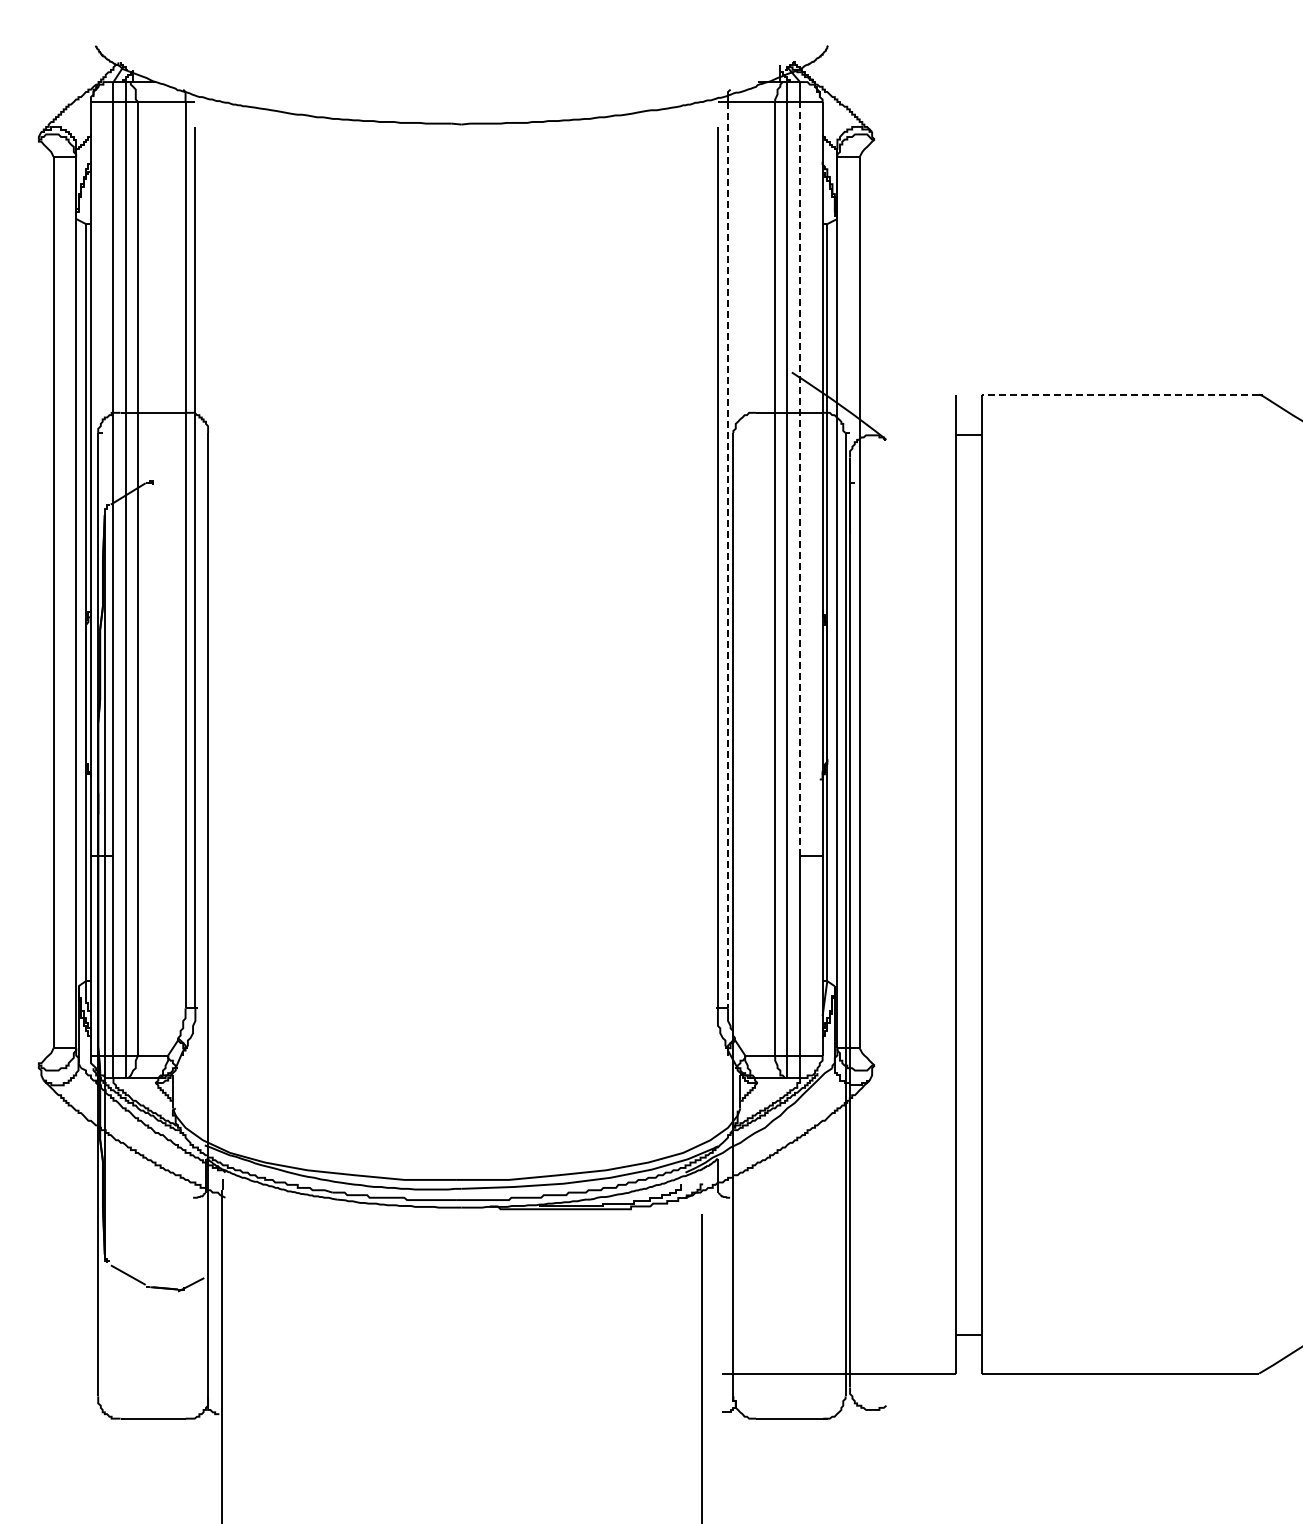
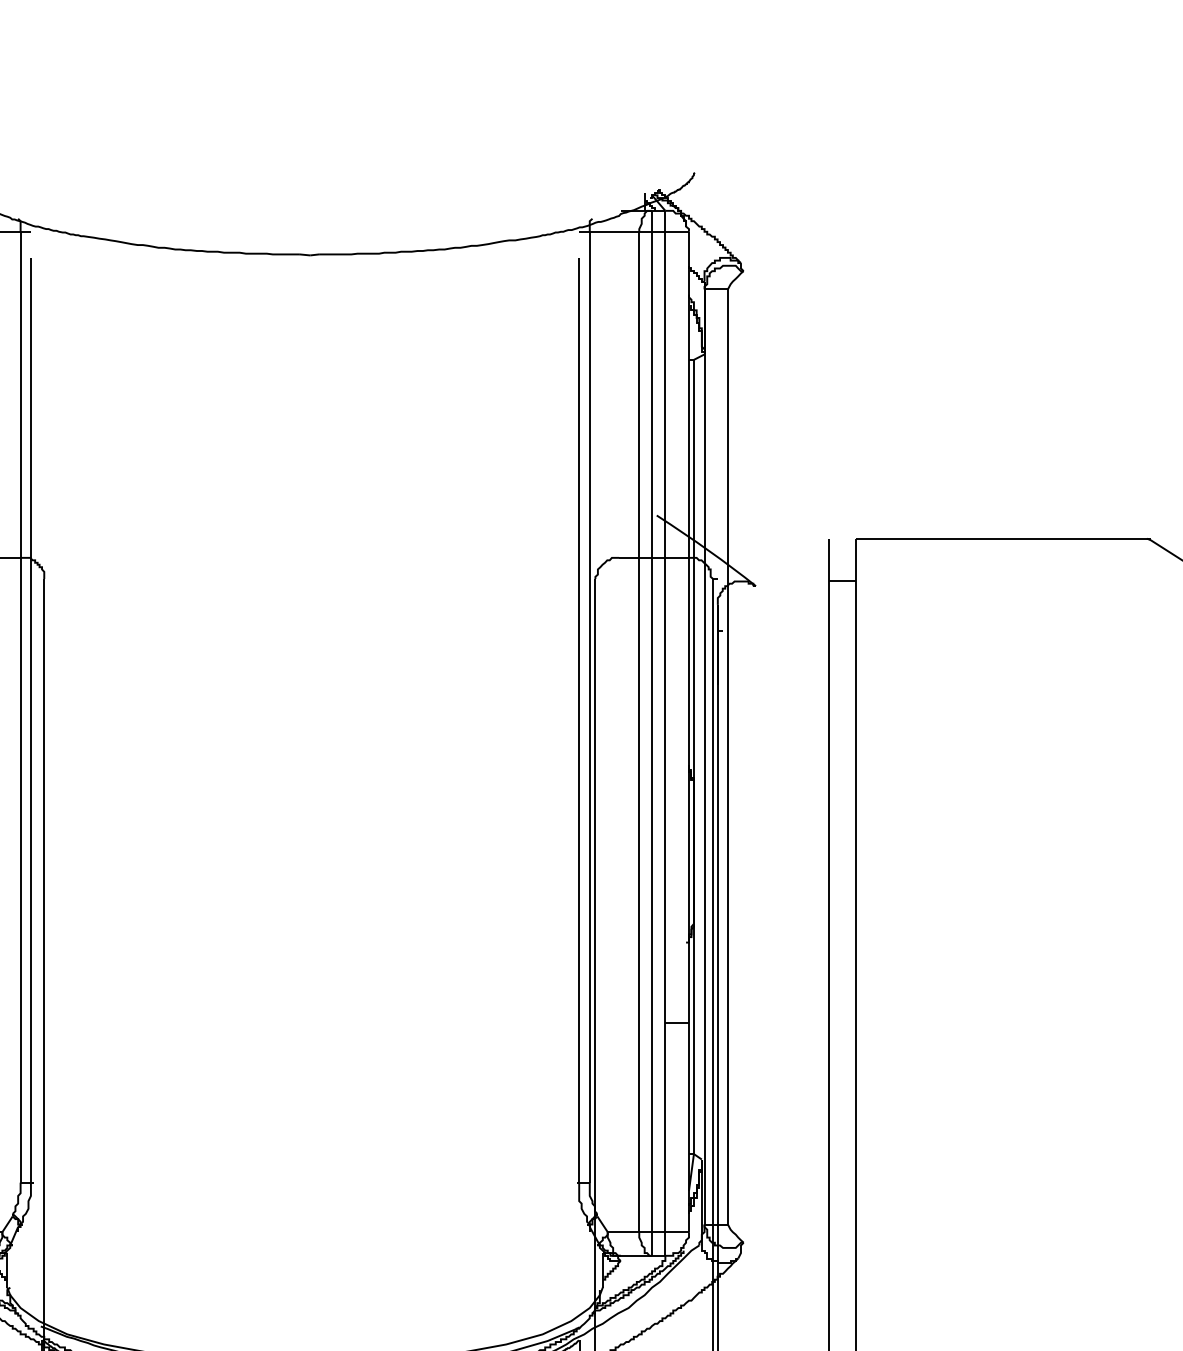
line: (1120, 394) -> (1001, 538), dashed -> solid
line: (800, 478) -> (665, 626), dashed -> solid
line: (728, 555) -> (590, 707), dashed -> solid

